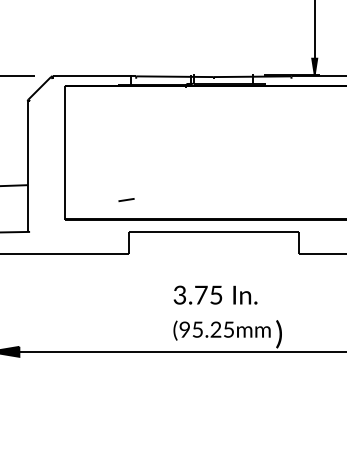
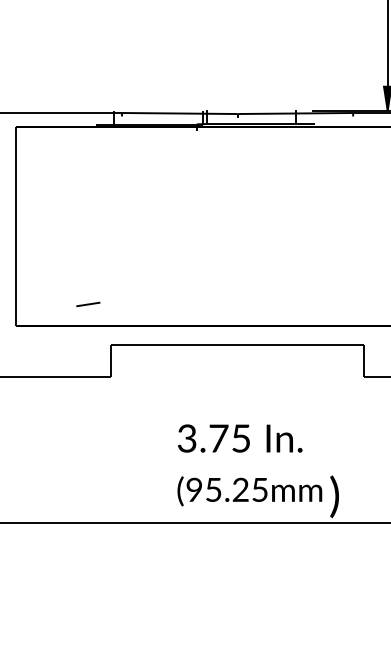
line: (126, 199) -> (88, 303), moved

